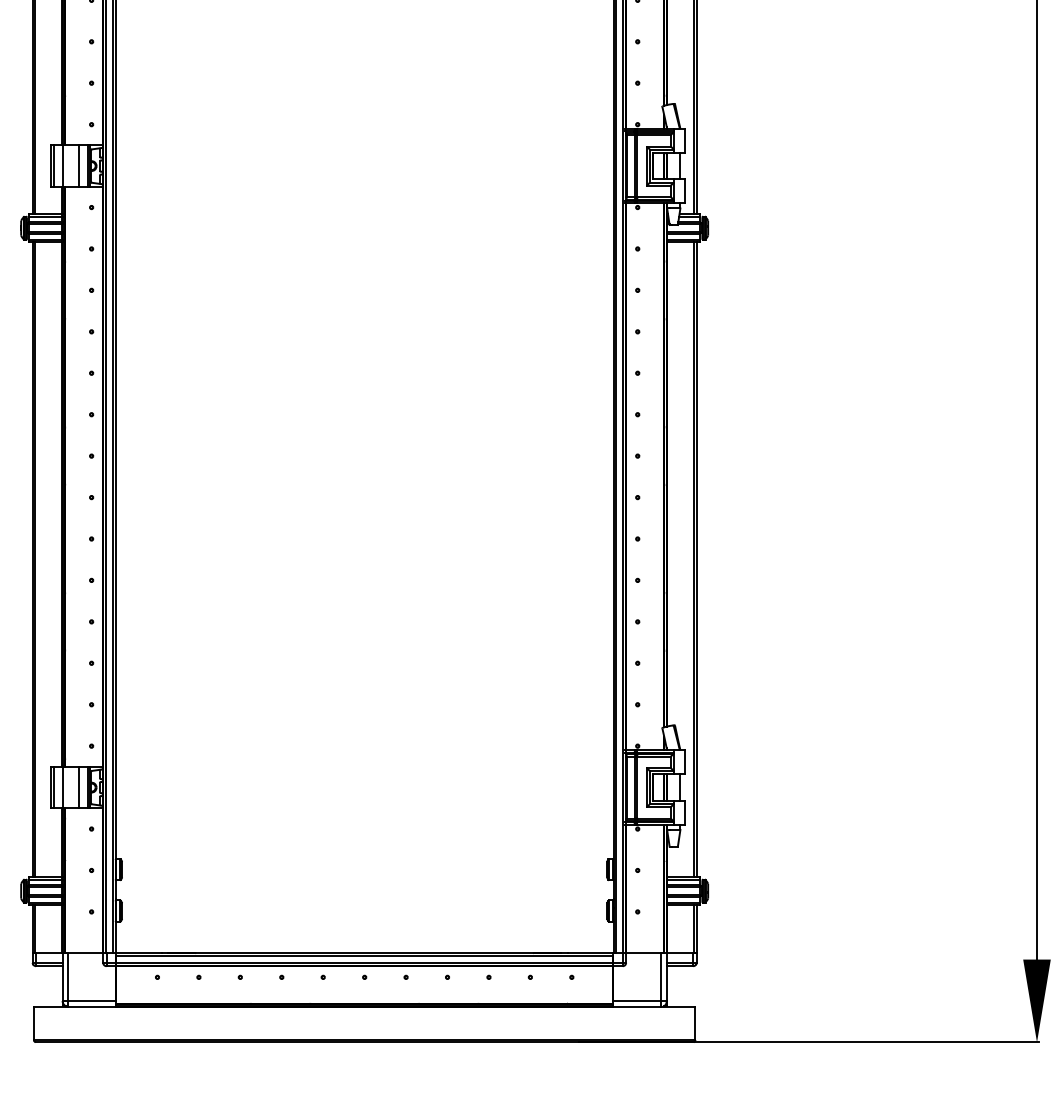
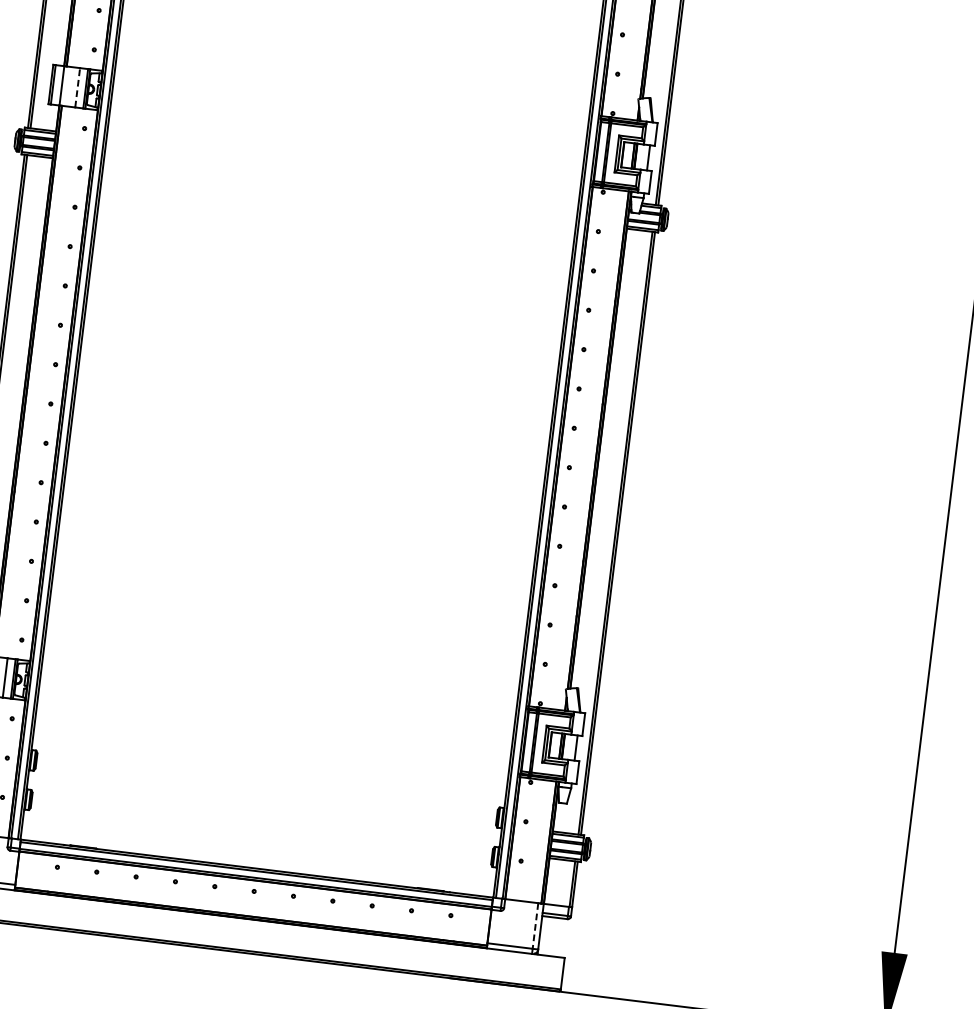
line: (79, 166) -> (77, 88), solid -> dashed
line: (660, 977) -> (535, 926), solid -> dashed

